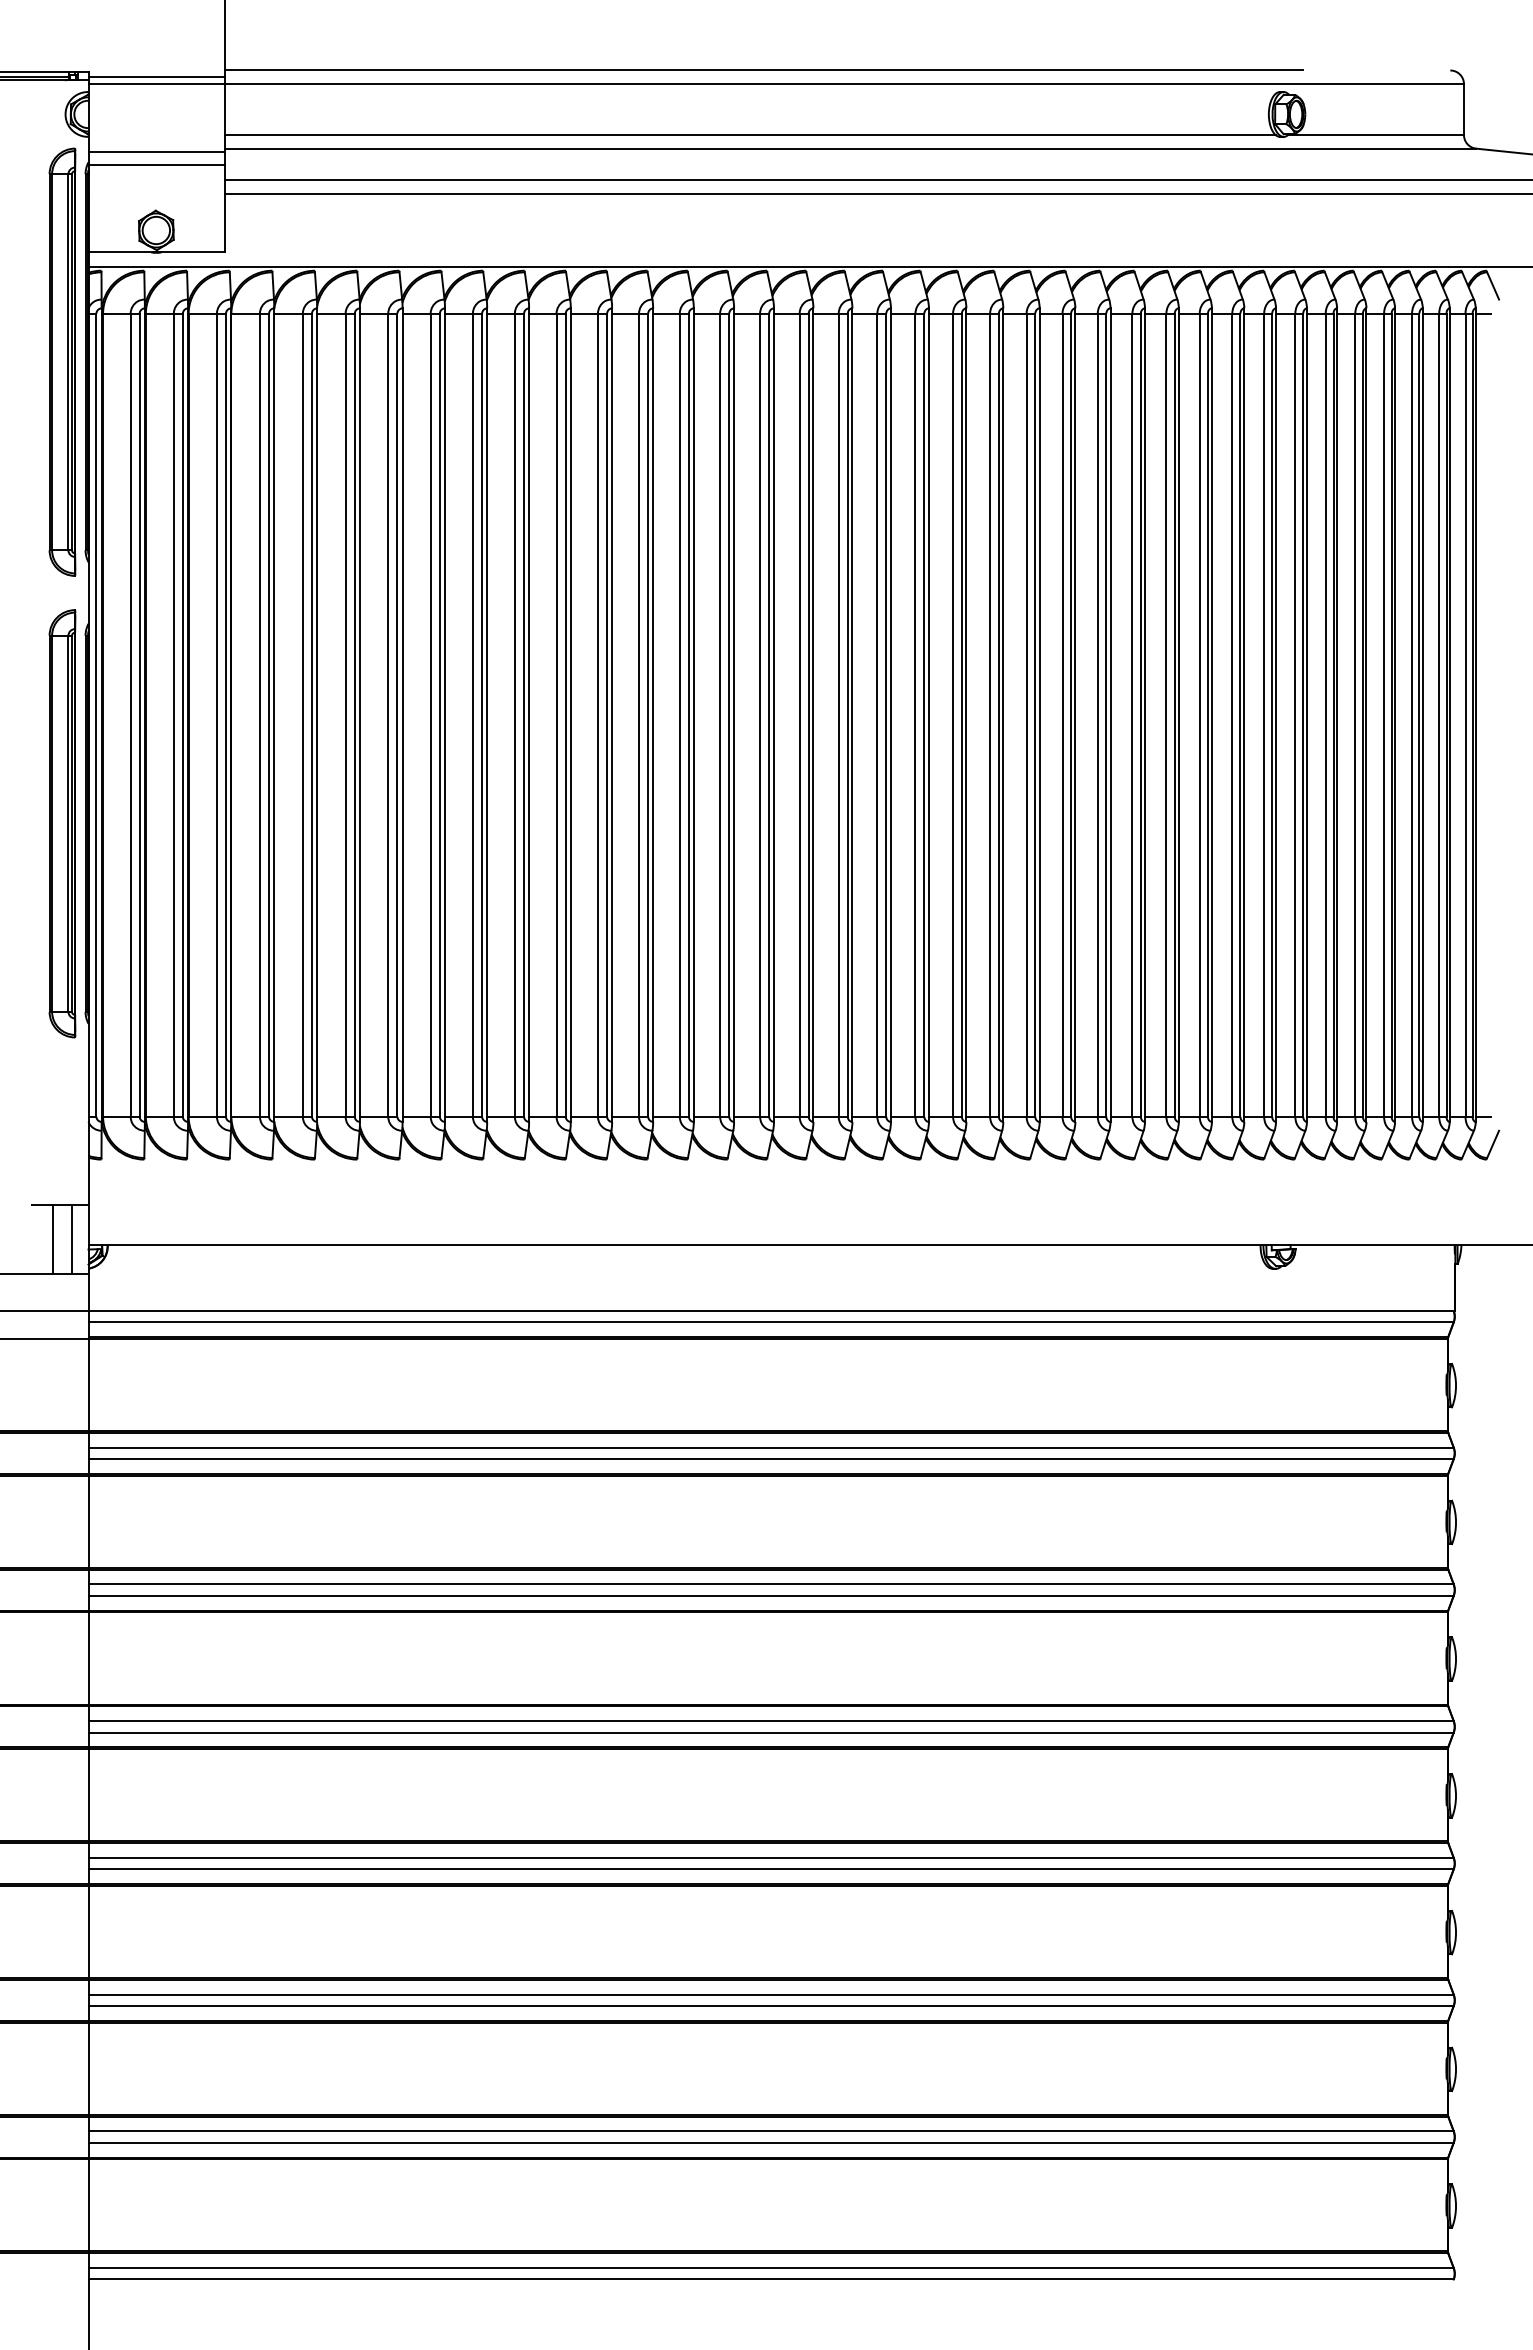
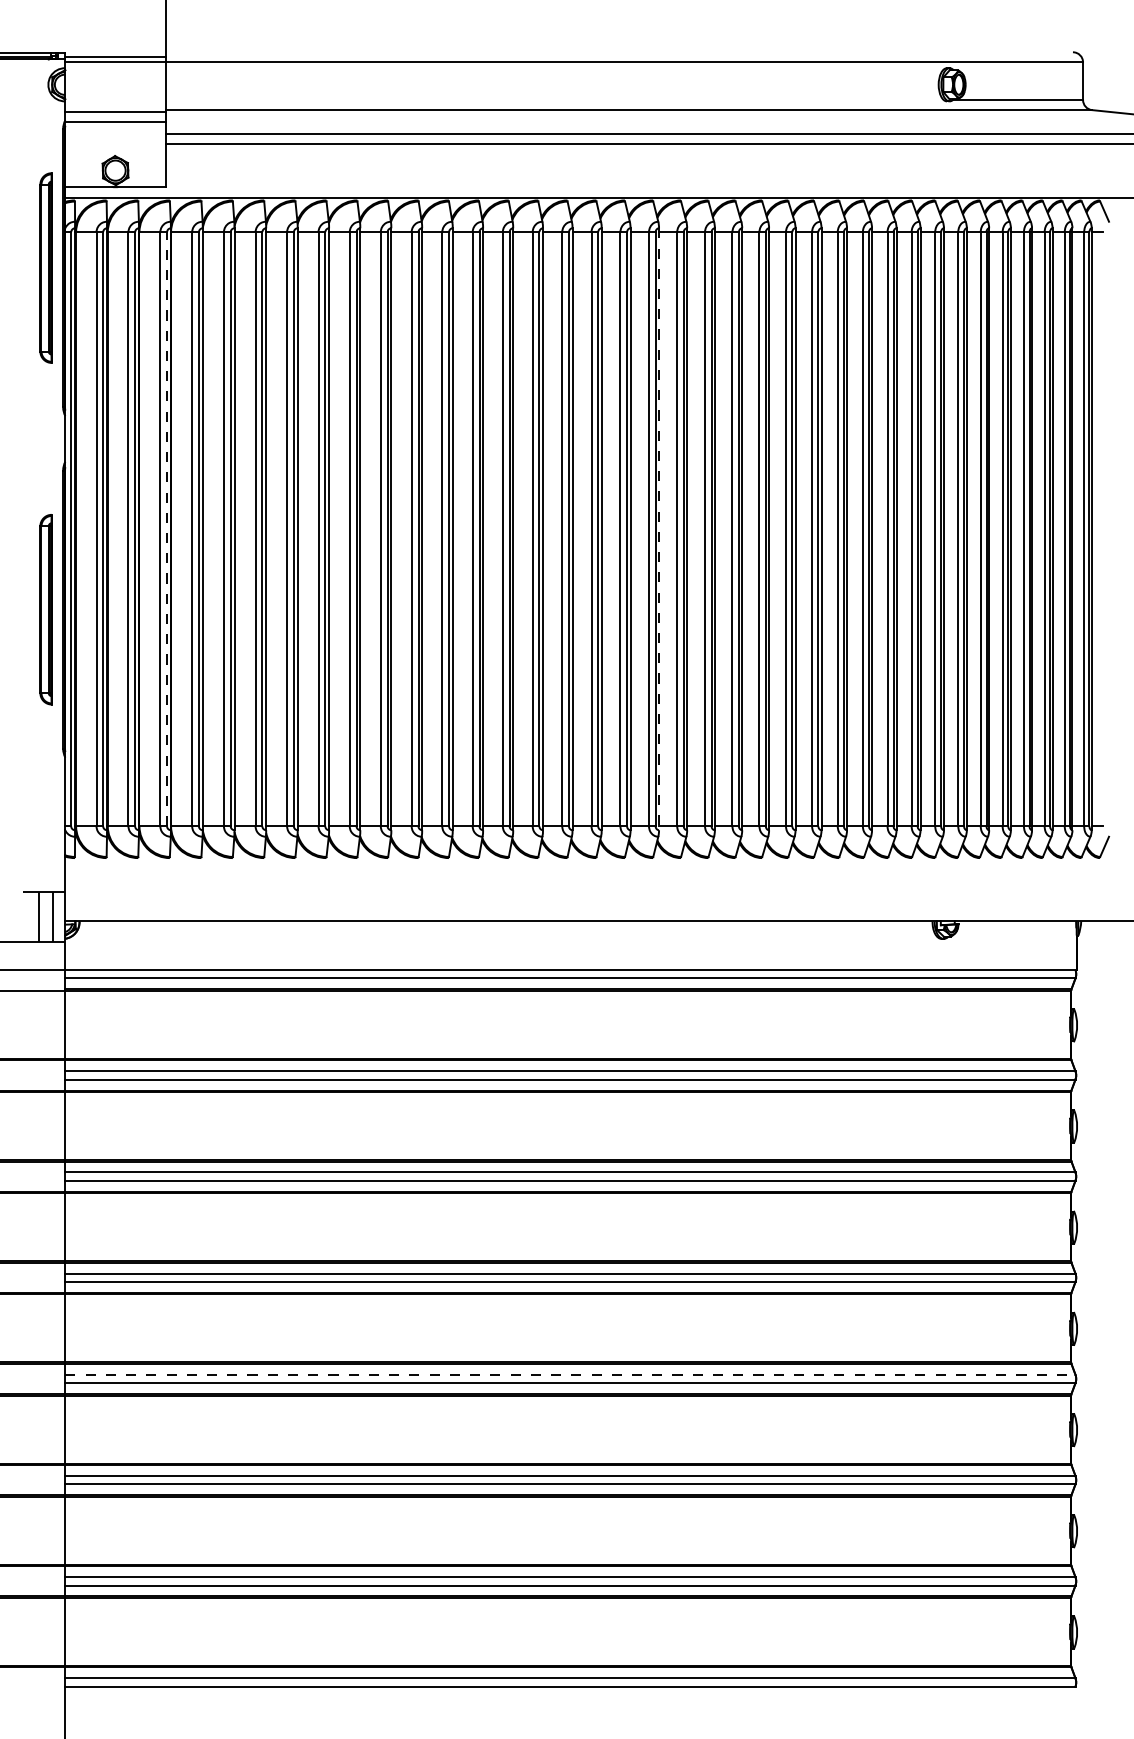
line: (763, 70) -> (564, 52), removed
line: (749, 135) -> (554, 100), removed
part: (62, 361) -> (46, 267), size x0.6
line: (226, 715) -> (167, 529), solid -> dashed
line: (890, 715) -> (658, 529), solid -> dashed
part: (62, 823) -> (46, 609), size x0.6
line: (771, 1857) -> (570, 1374), solid -> dashed

